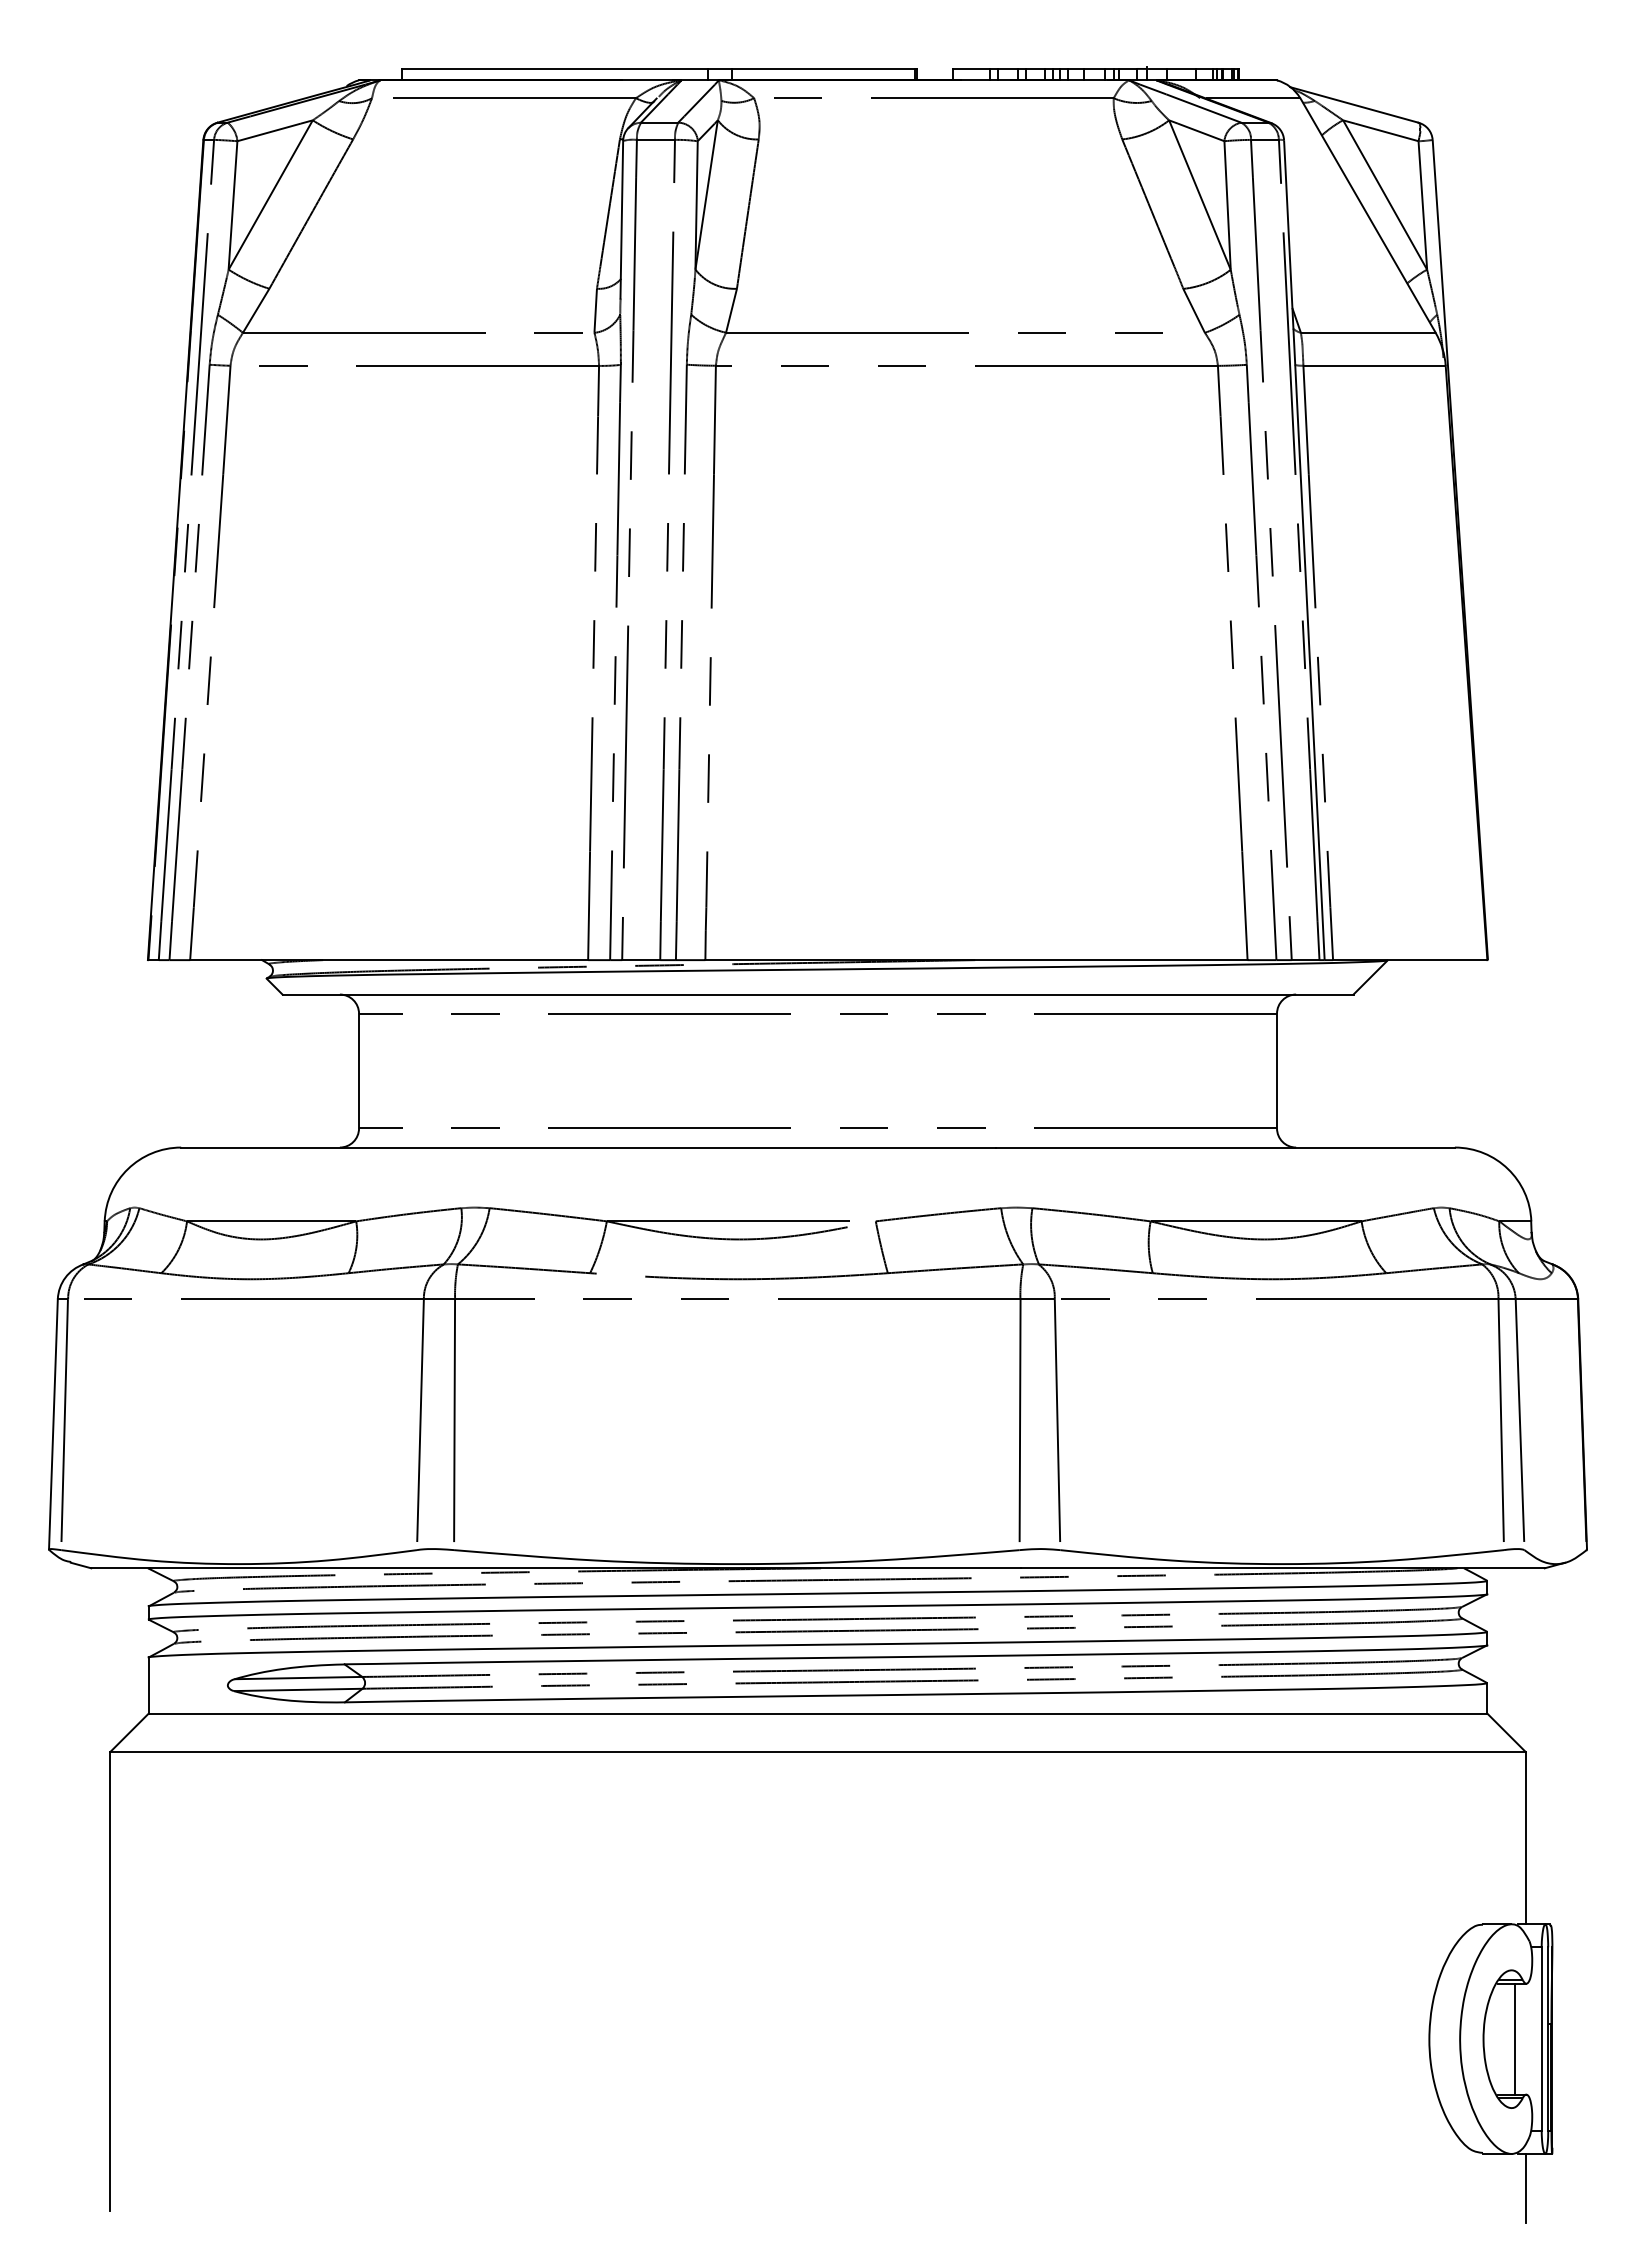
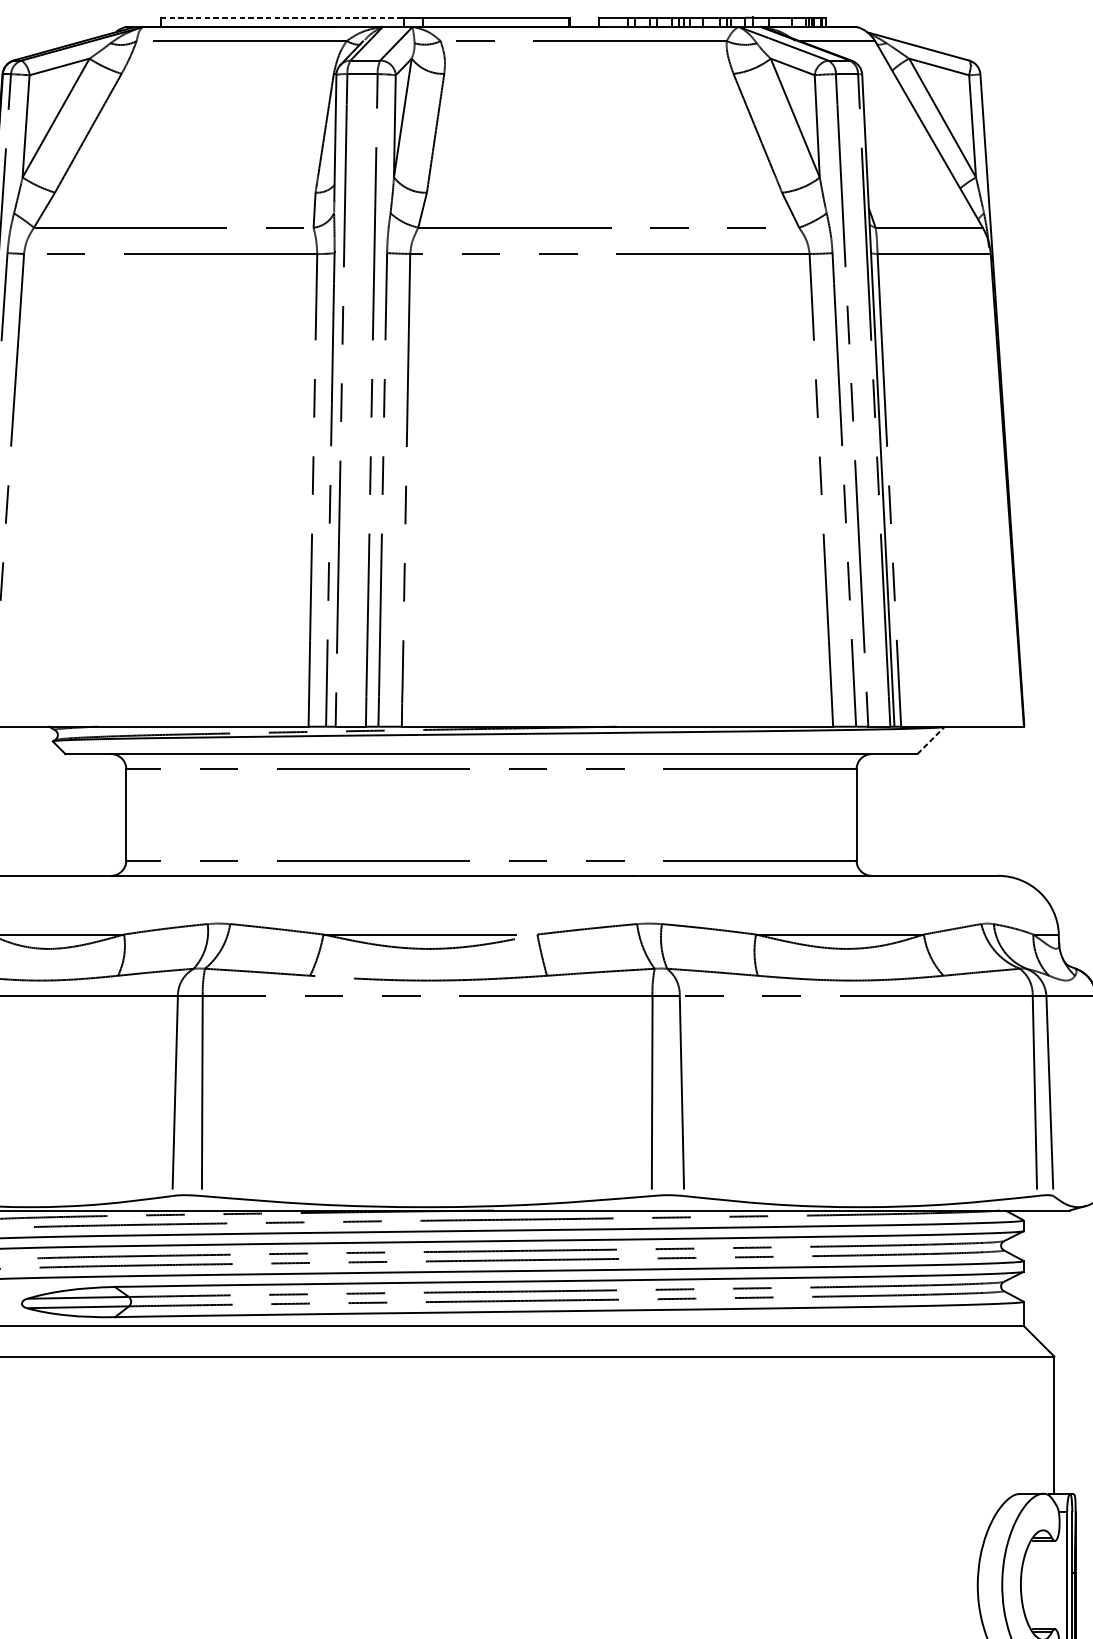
line: (554, 68) -> (281, 17), solid -> dashed
line: (1370, 977) -> (930, 740), solid -> dashed
line: (1514, 2038) -> (1045, 1584), removed

